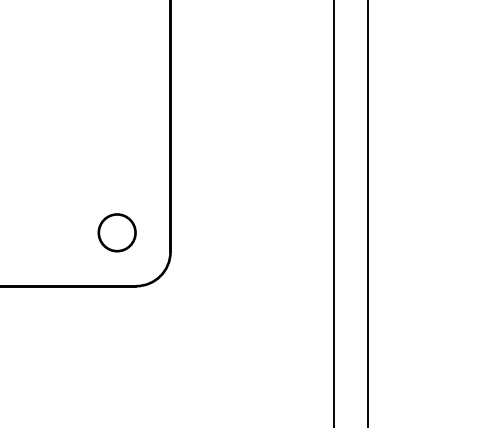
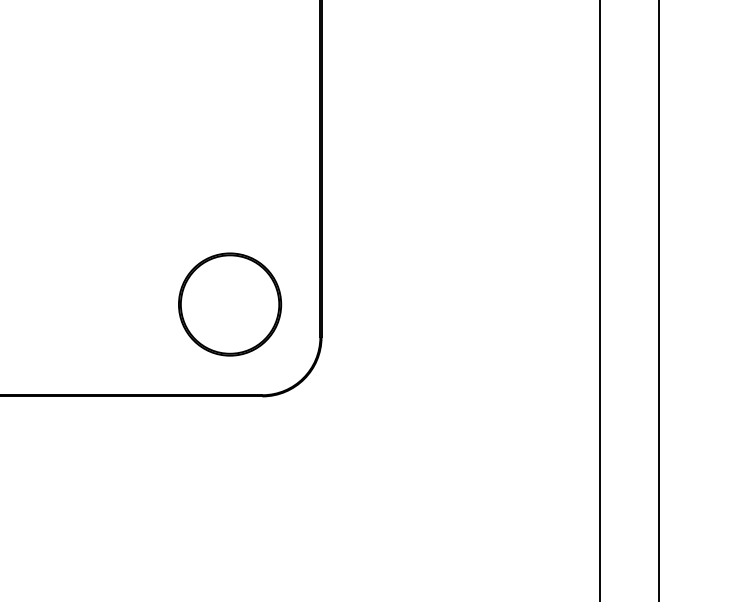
circle: (116, 232) -> (228, 304), size x1.6

